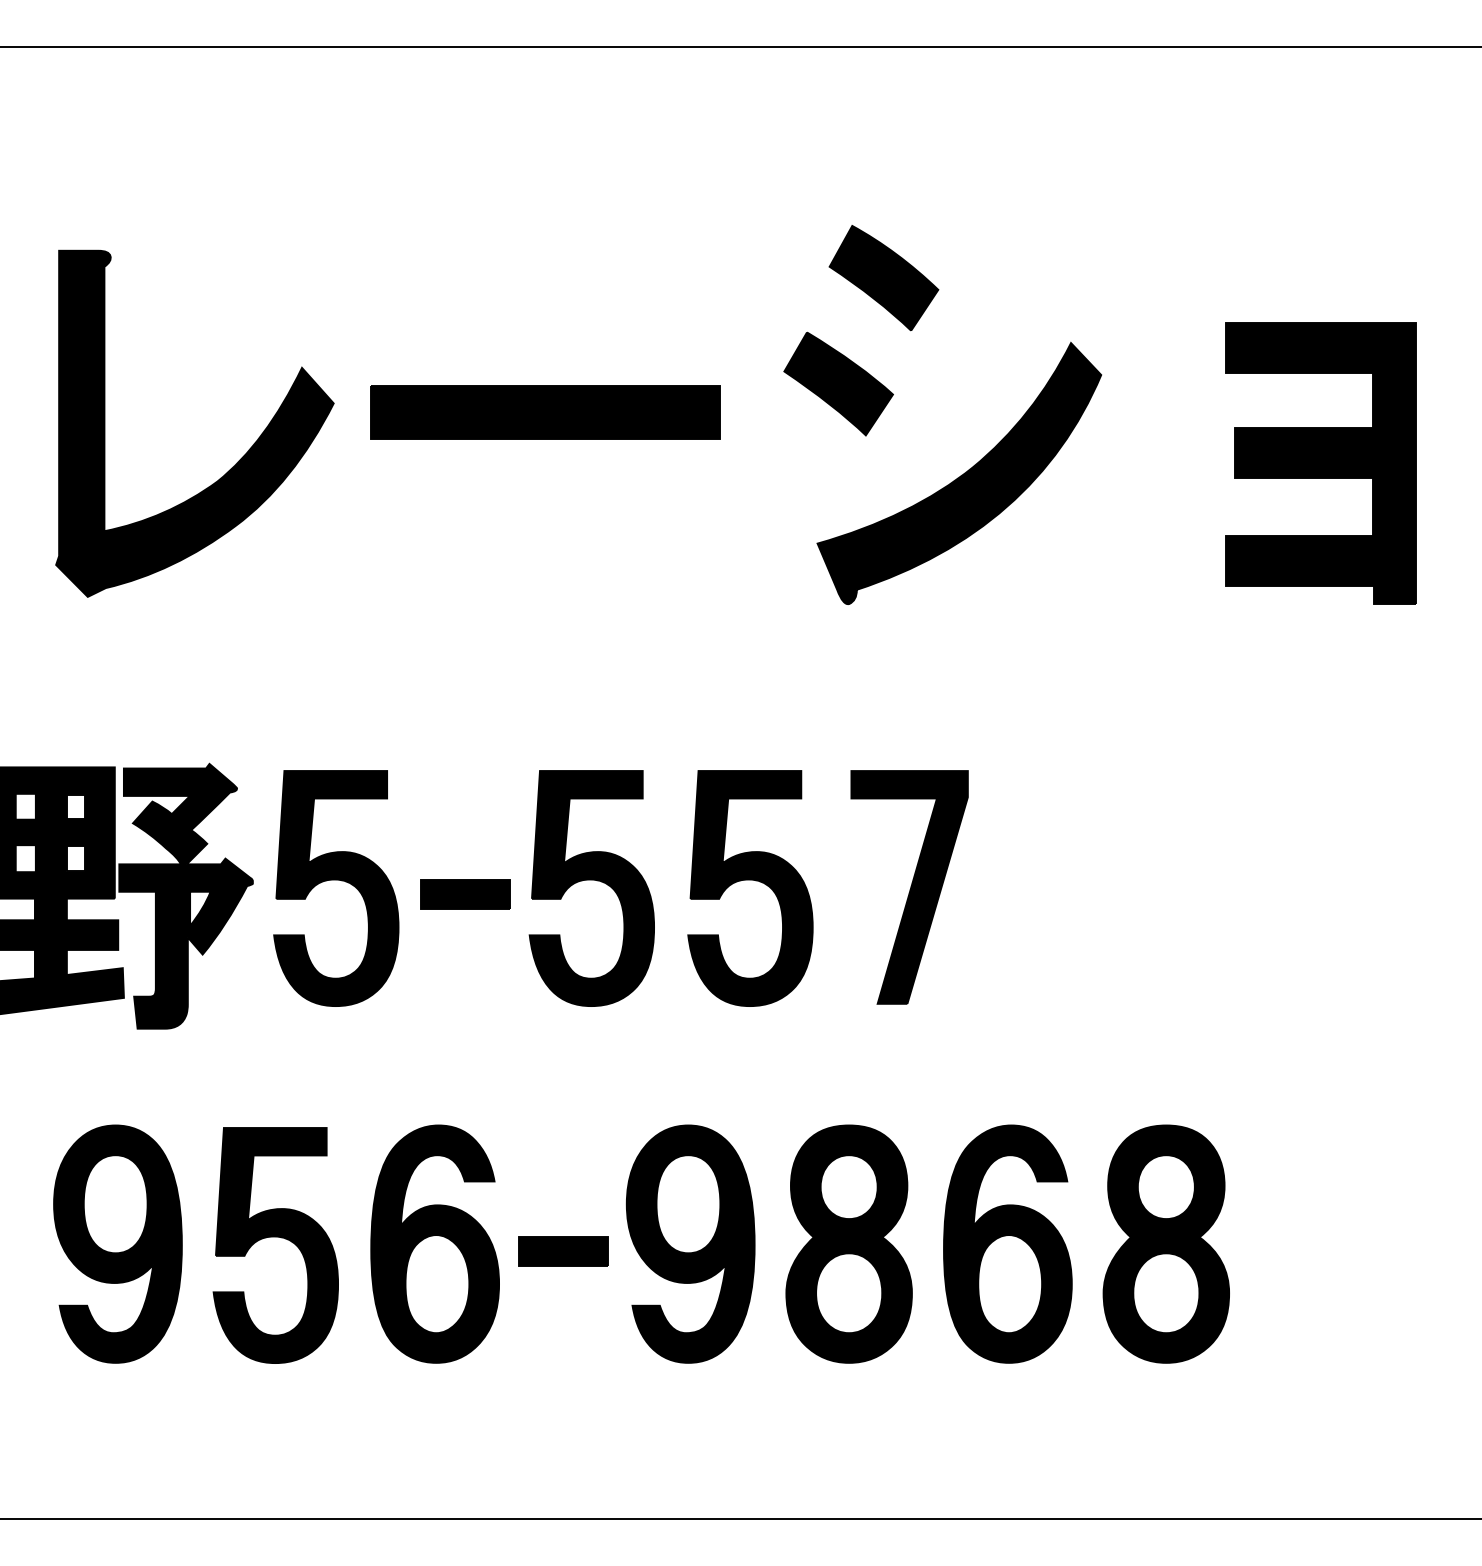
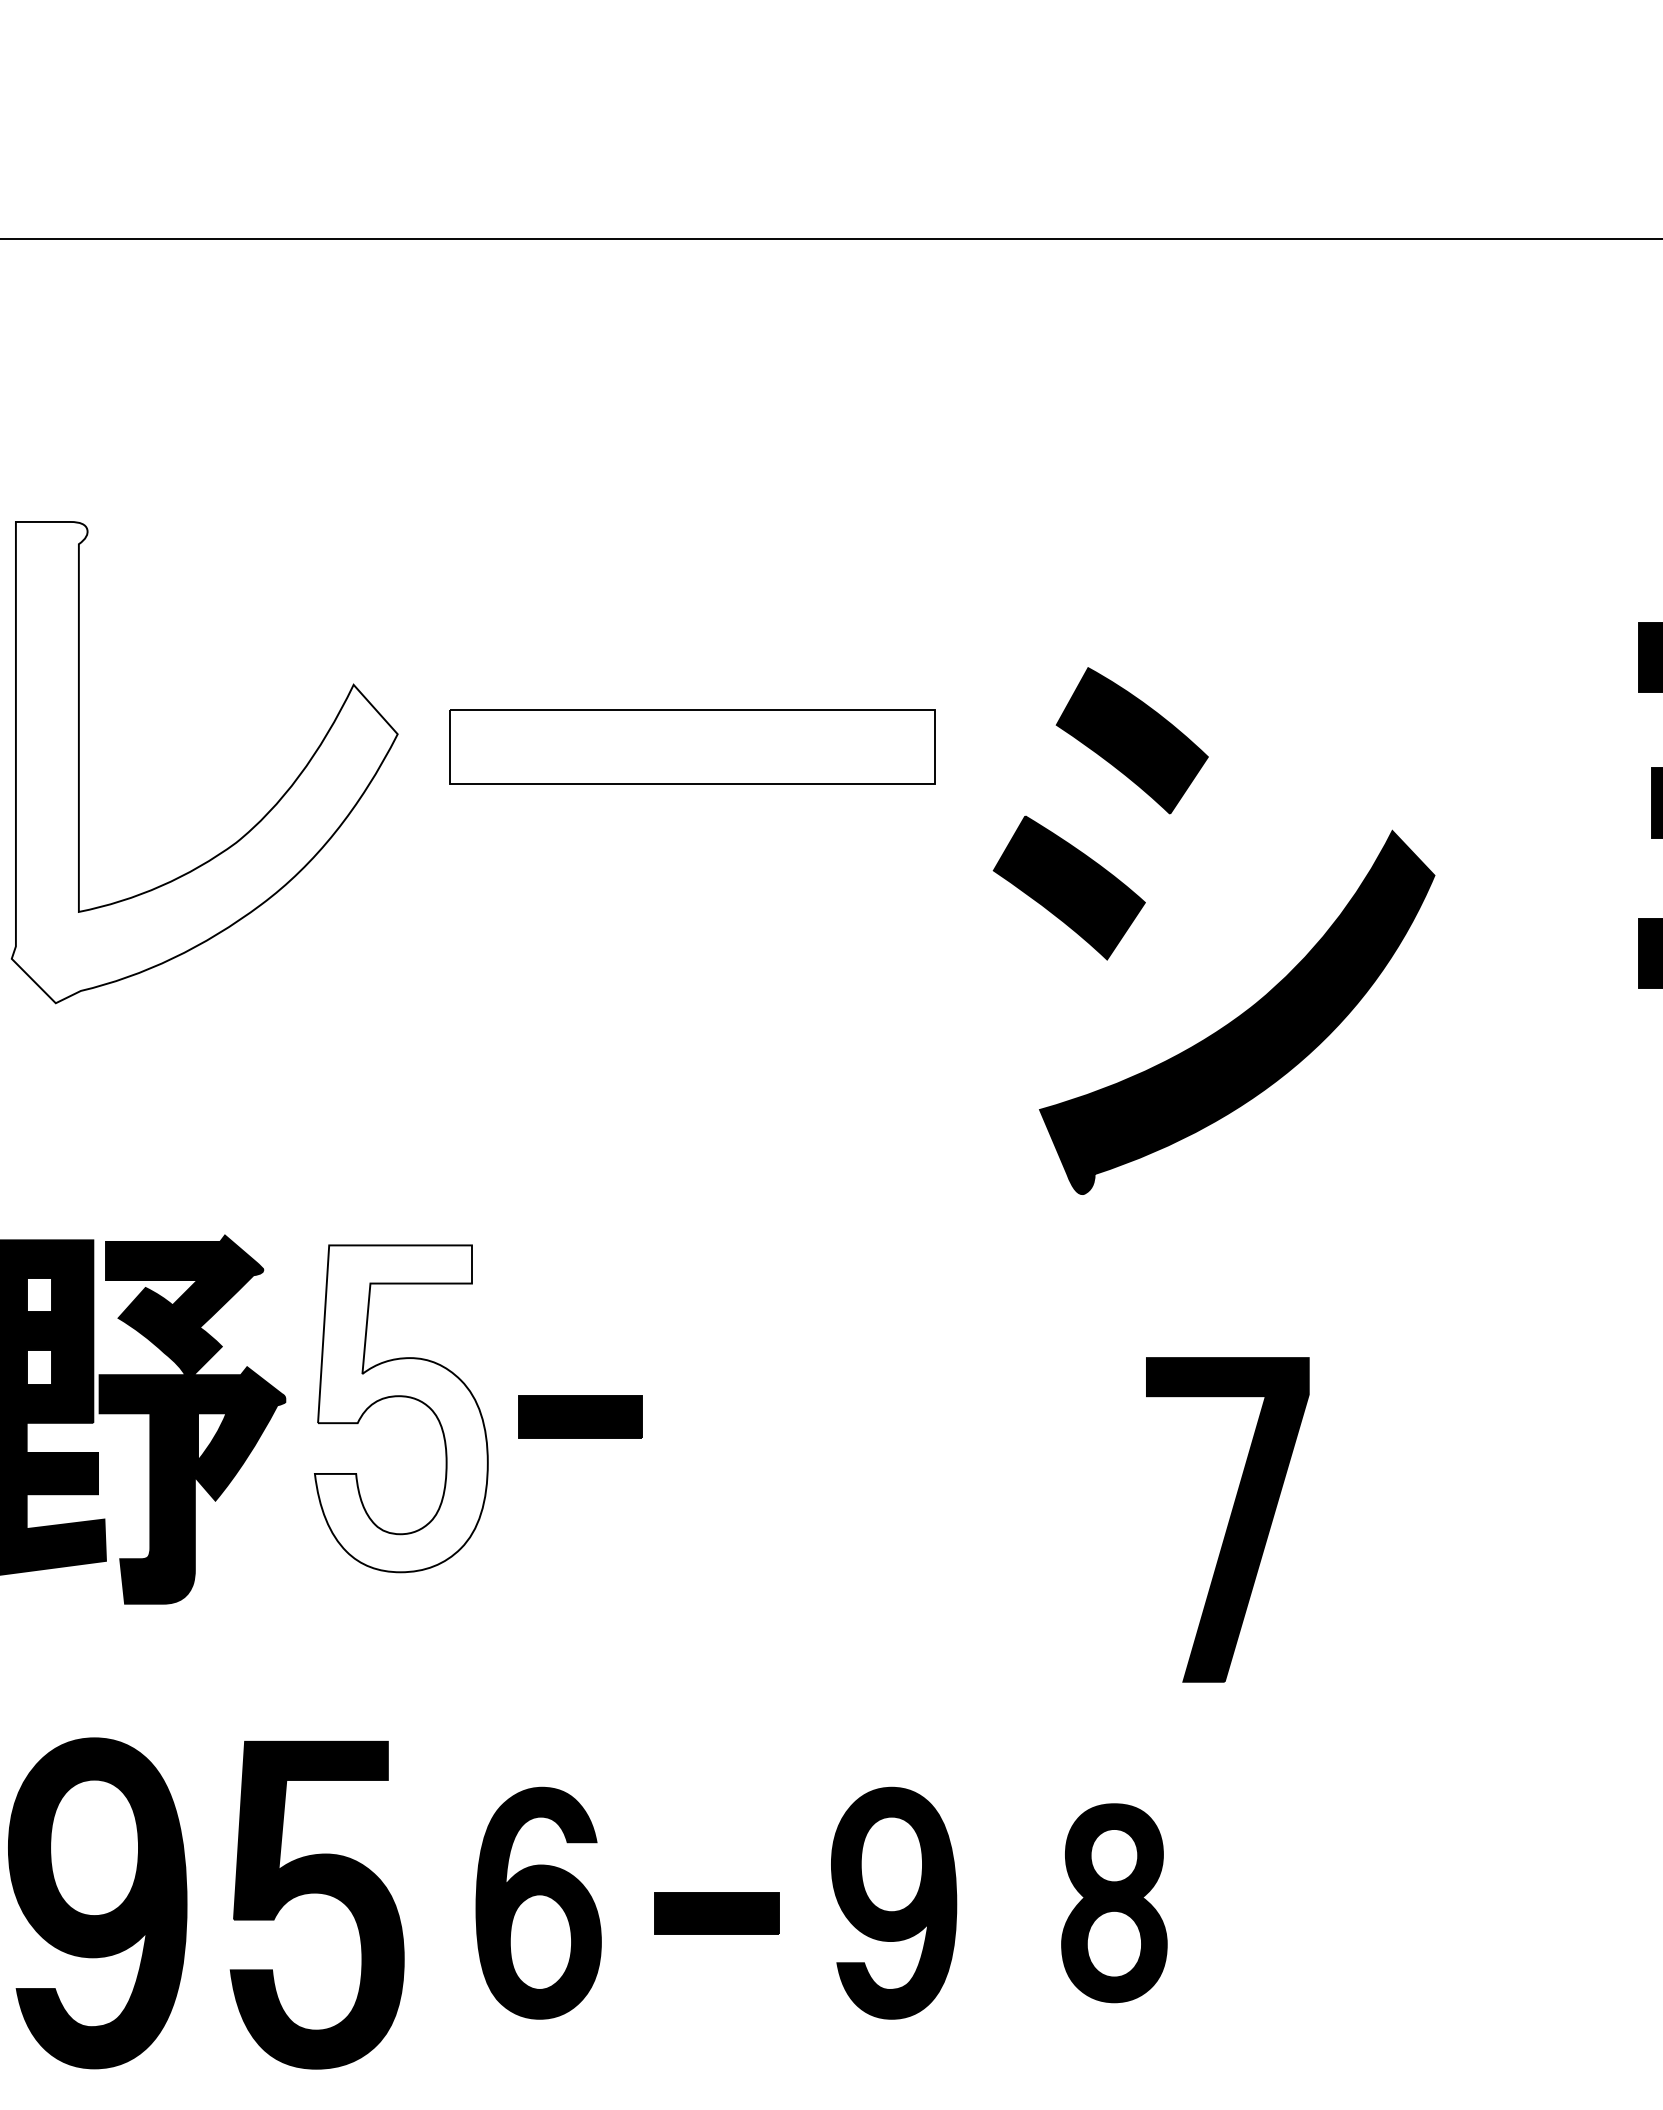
part: (893, 395) -> (1145, 903), moved
fill: (545, 411) -> (692, 745), removed
fill: (194, 423) -> (204, 762), removed
part: (591, 880) -> (756, 1397), removed
part: (750, 880) -> (977, 1397), removed
part: (909, 887) -> (1227, 1520), moved
fill: (336, 888) -> (401, 1408), removed
part: (434, 1243) -> (537, 1902), size x0.7
part: (690, 1243) -> (893, 1902), size x0.7
part: (848, 1243) -> (1113, 1902), size x0.6
part: (1007, 1243) -> (1334, 1902), removed
part: (1165, 1243) -> (1554, 1902), removed

